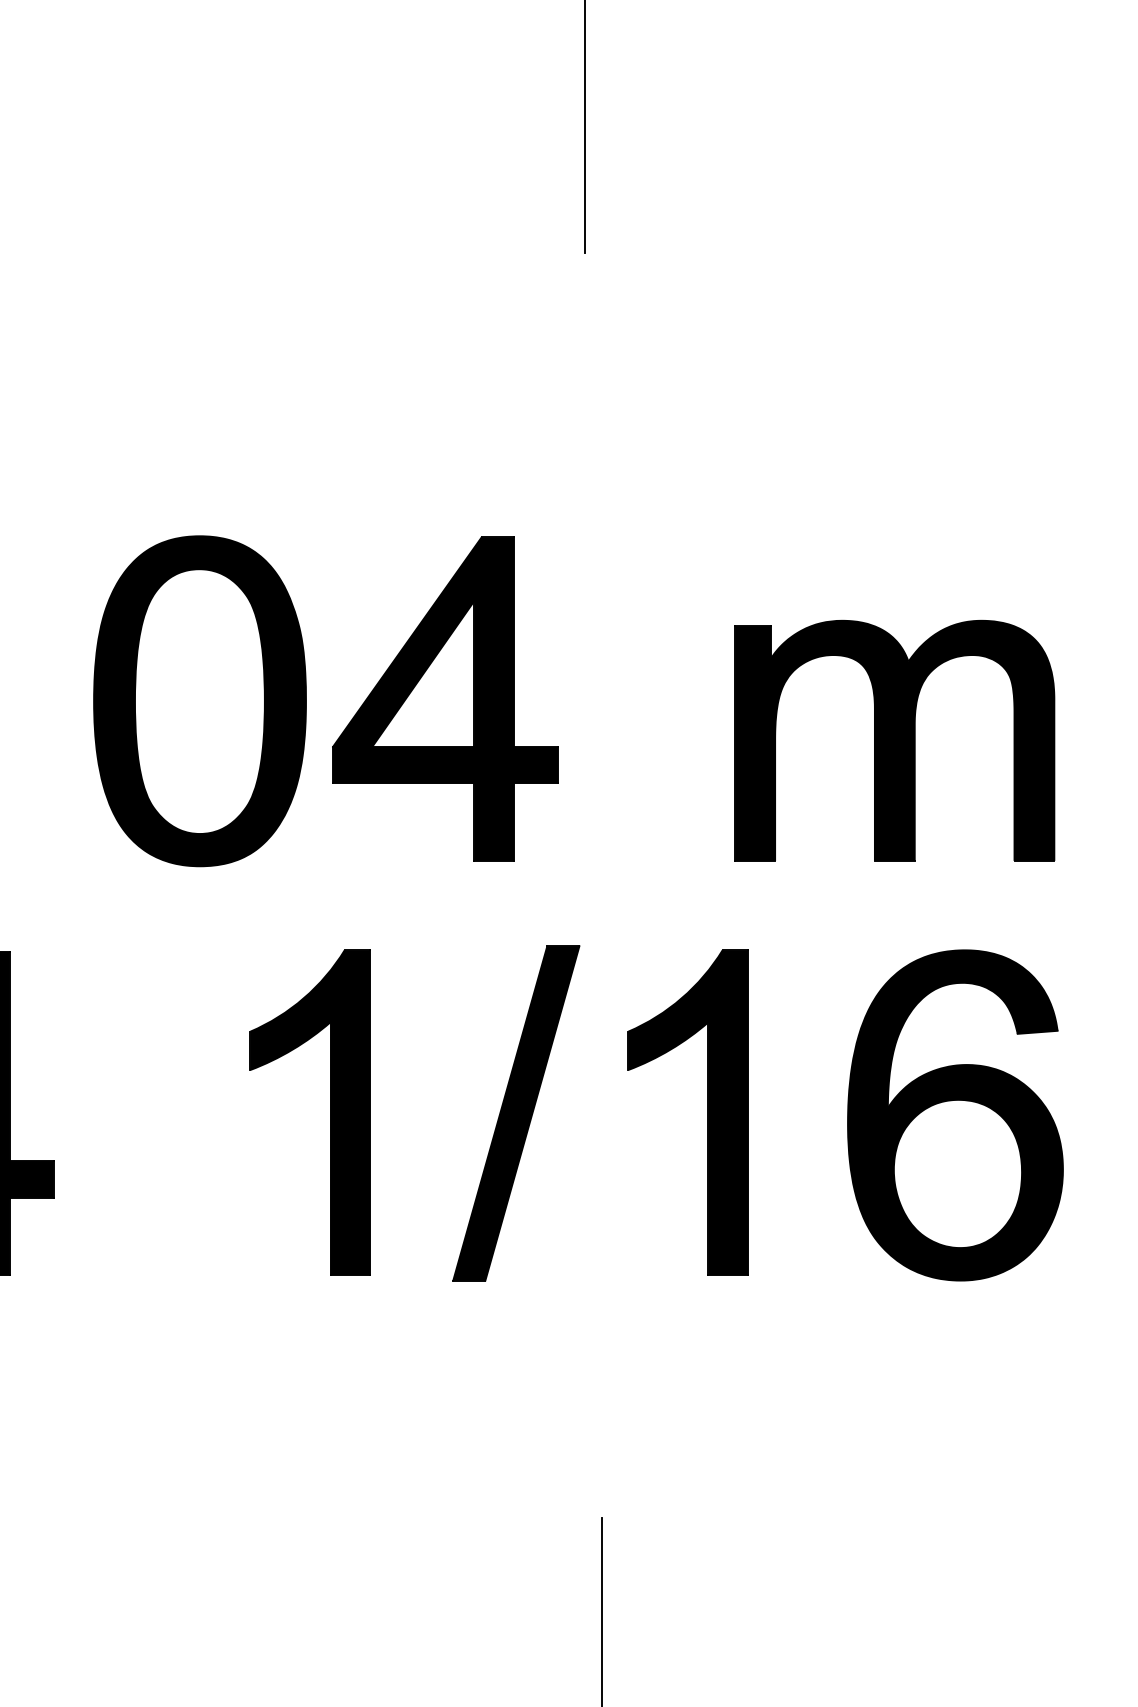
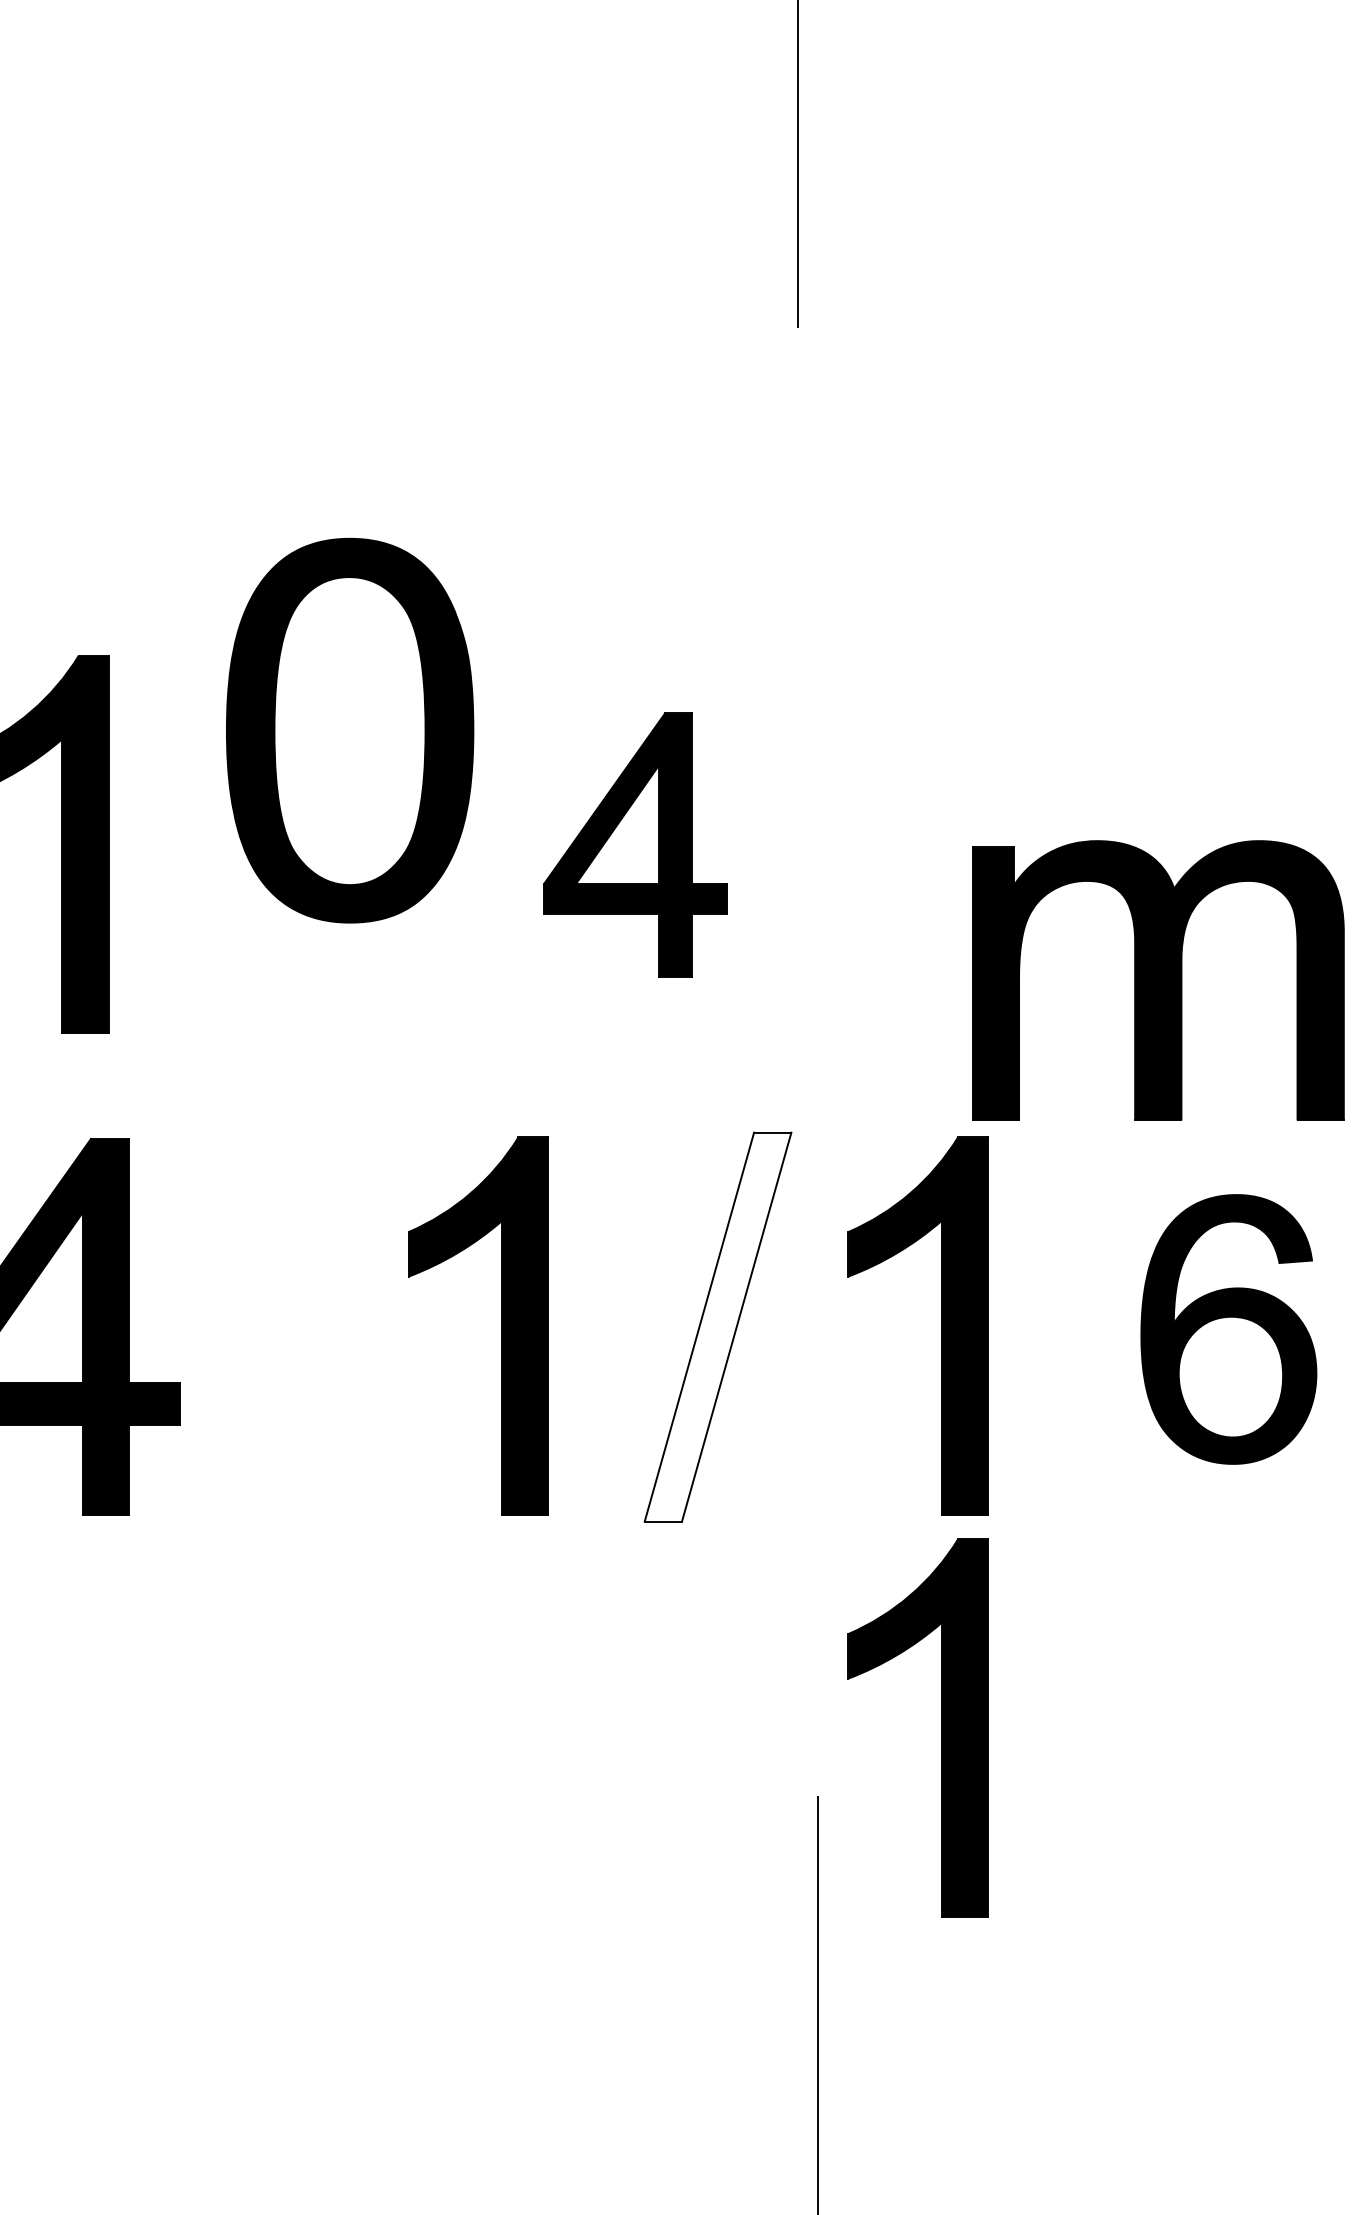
part: (445, 698) -> (635, 844), size x0.7
part: (200, 701) -> (350, 730), moved
part: (894, 740) -> (1158, 980), moved
fill: (515, 1112) -> (717, 1326), removed
part: (955, 1115) -> (1228, 1329), size x0.7
part: (708, 1457) -> (941, 1727), added

